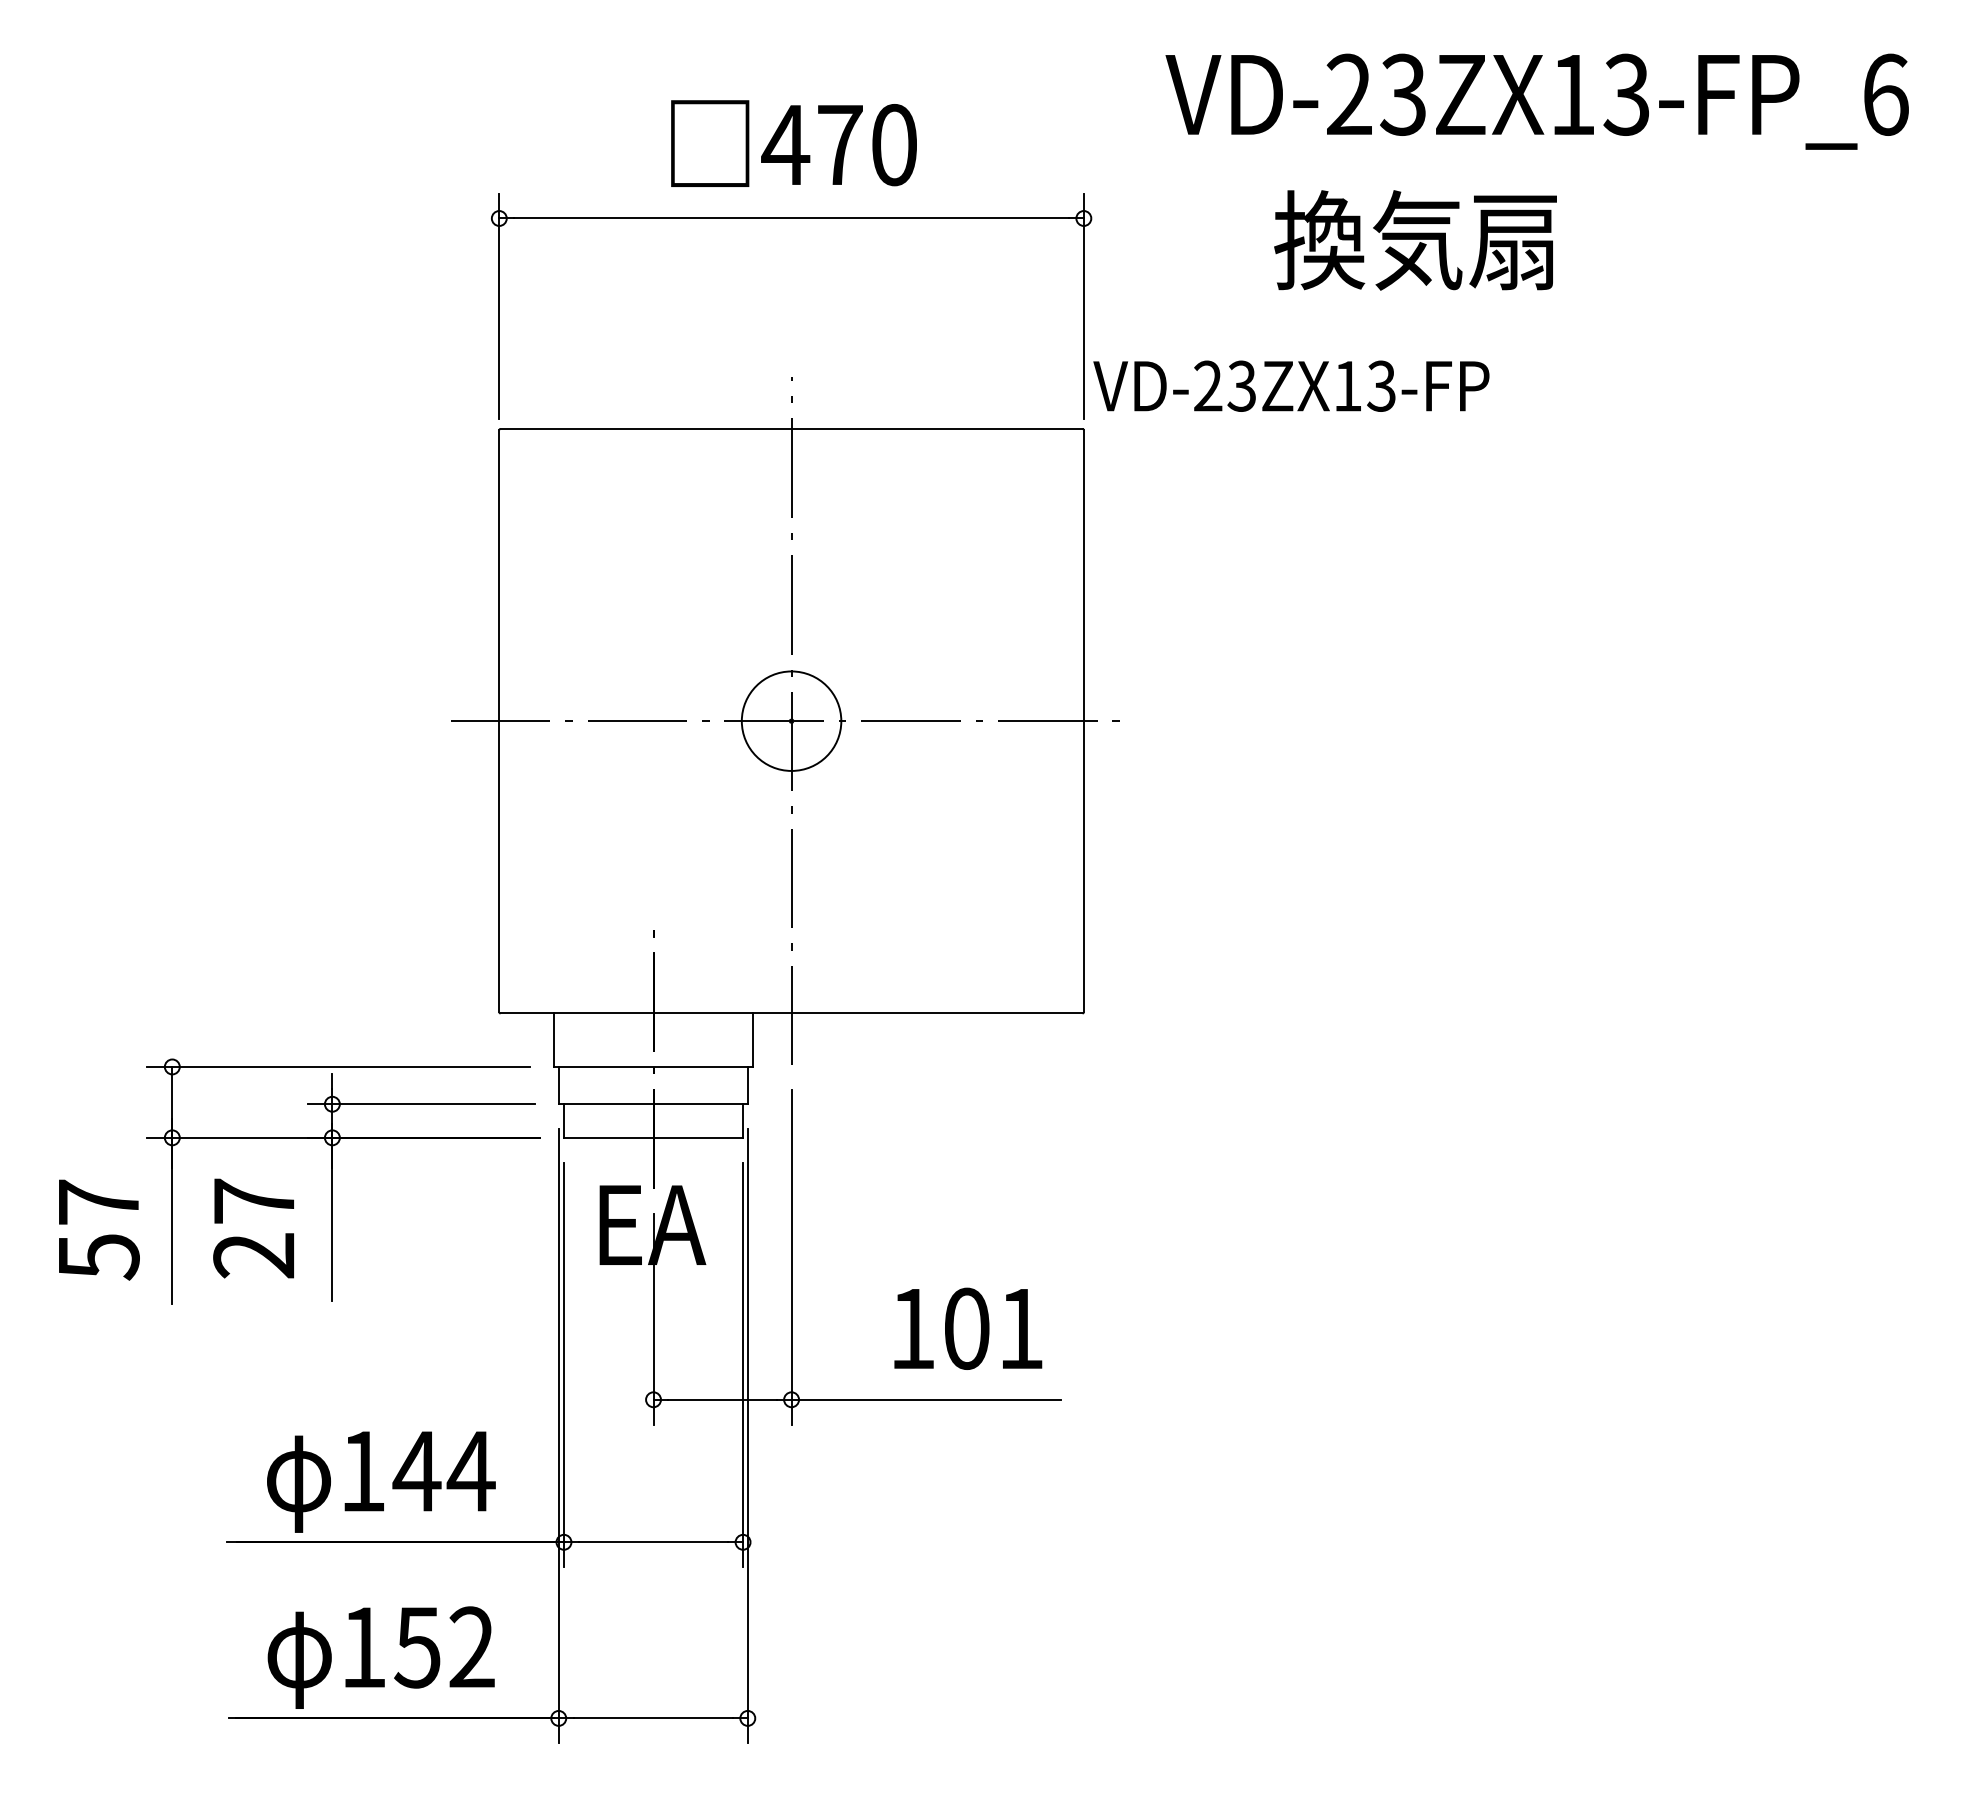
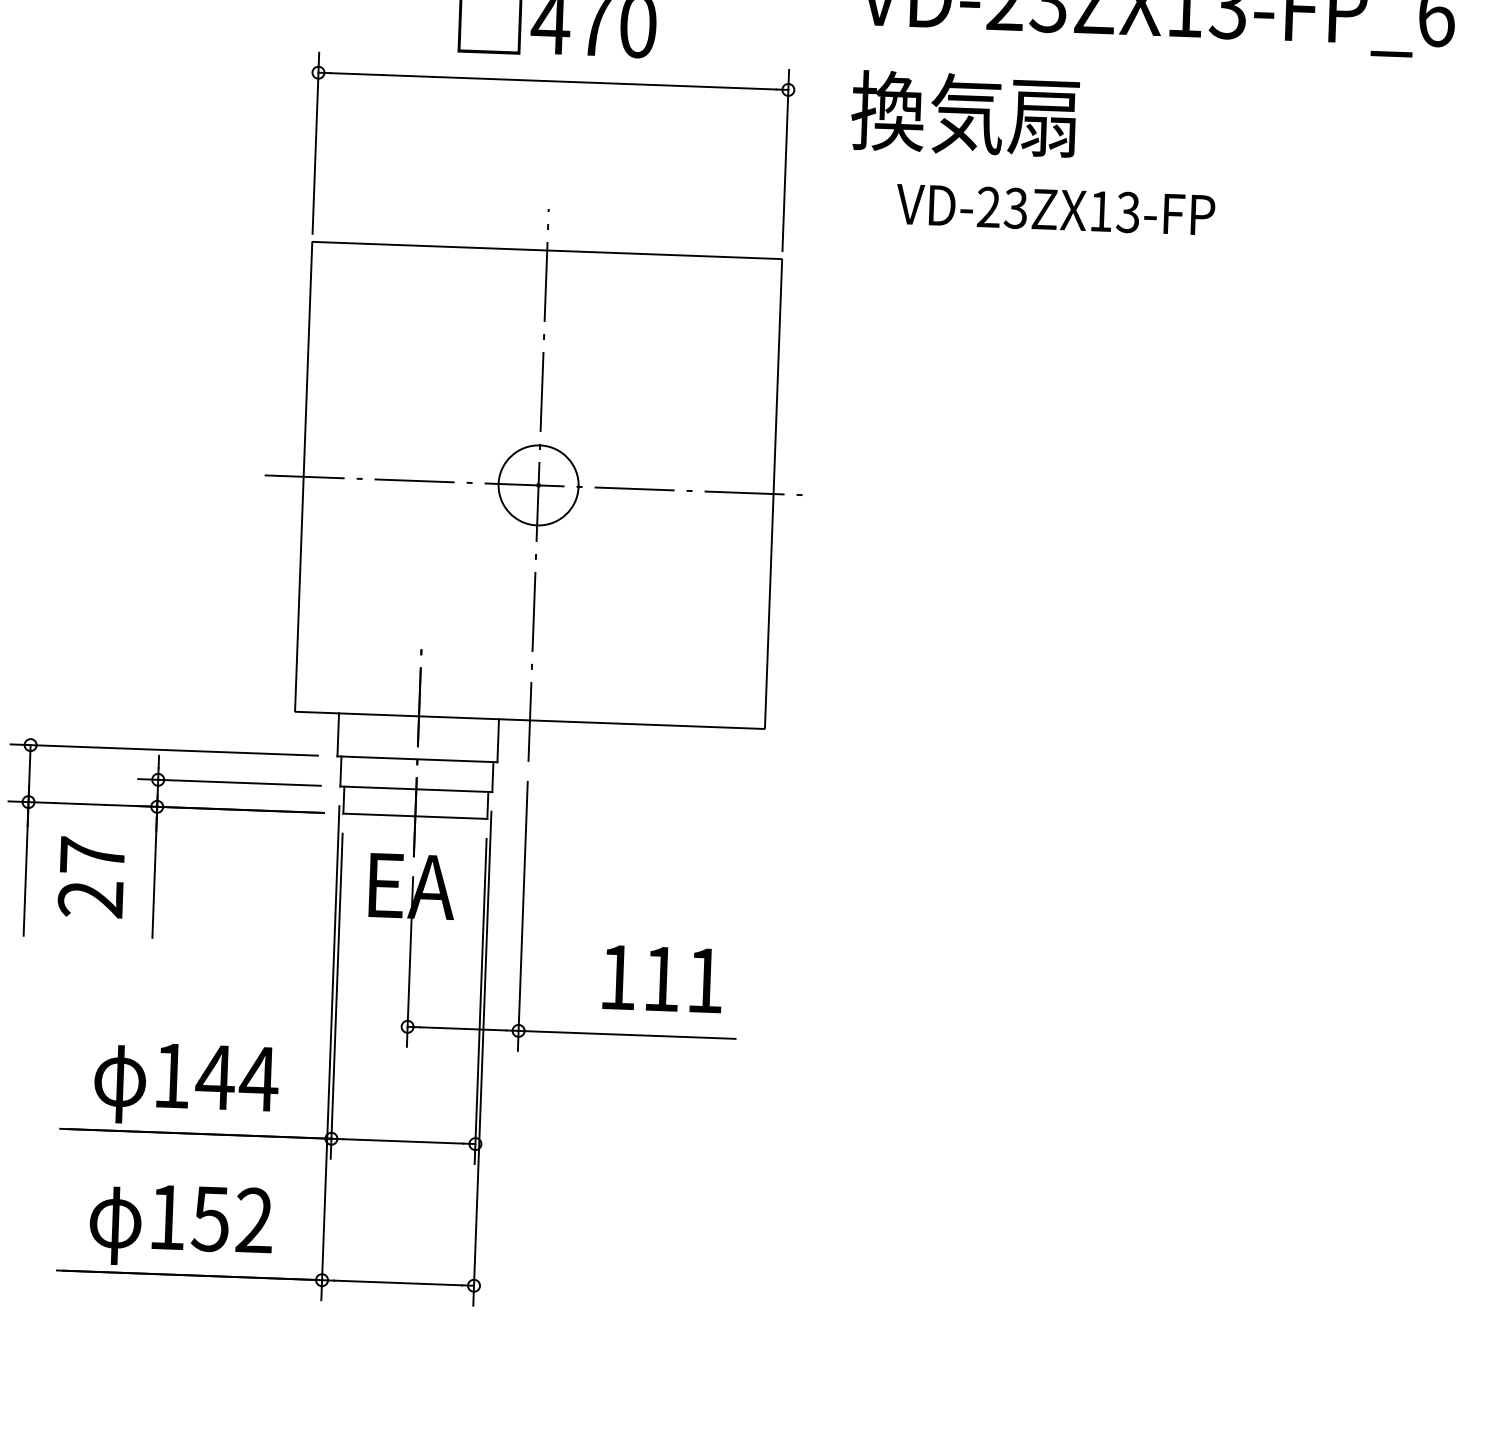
text: (1415, 240) -> (965, 114), moved
text: (1291, 385) -> (1055, 209), moved
text: (967, 1328) -> (662, 978), 101 -> 111

